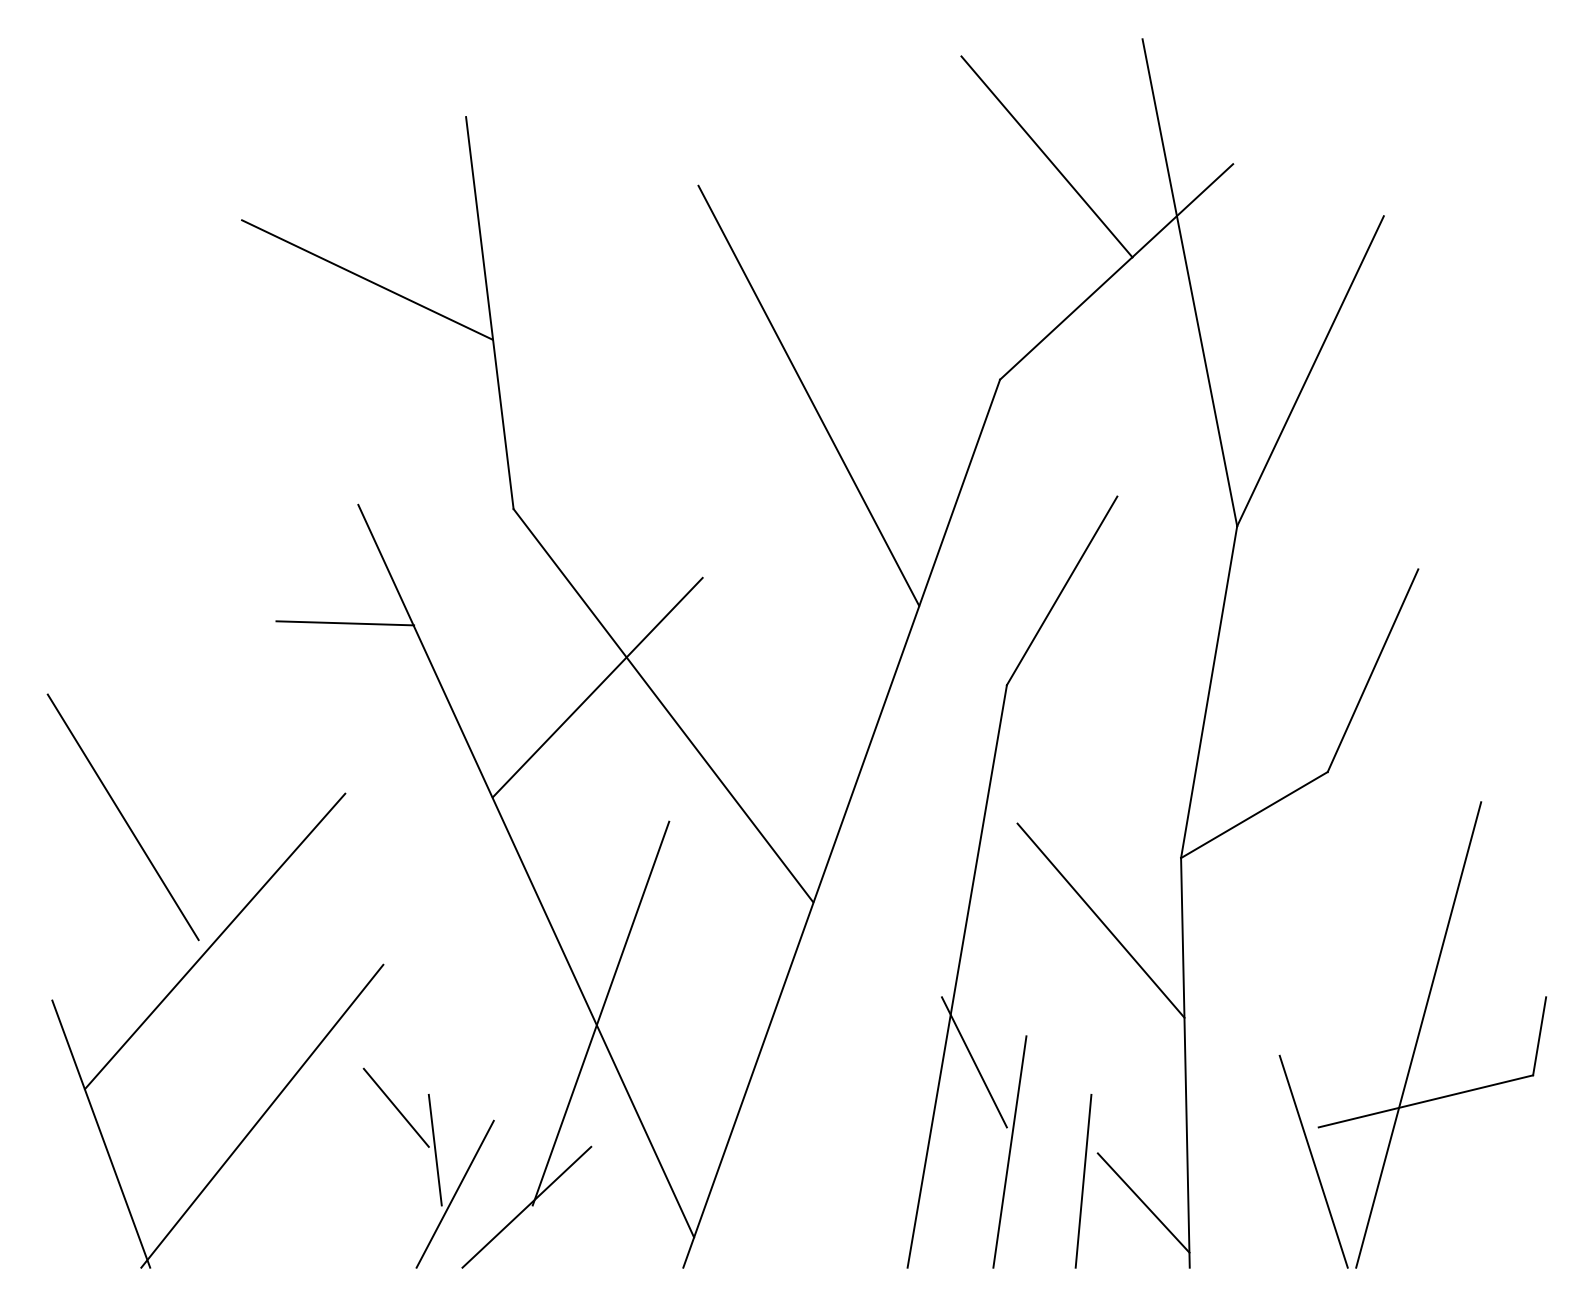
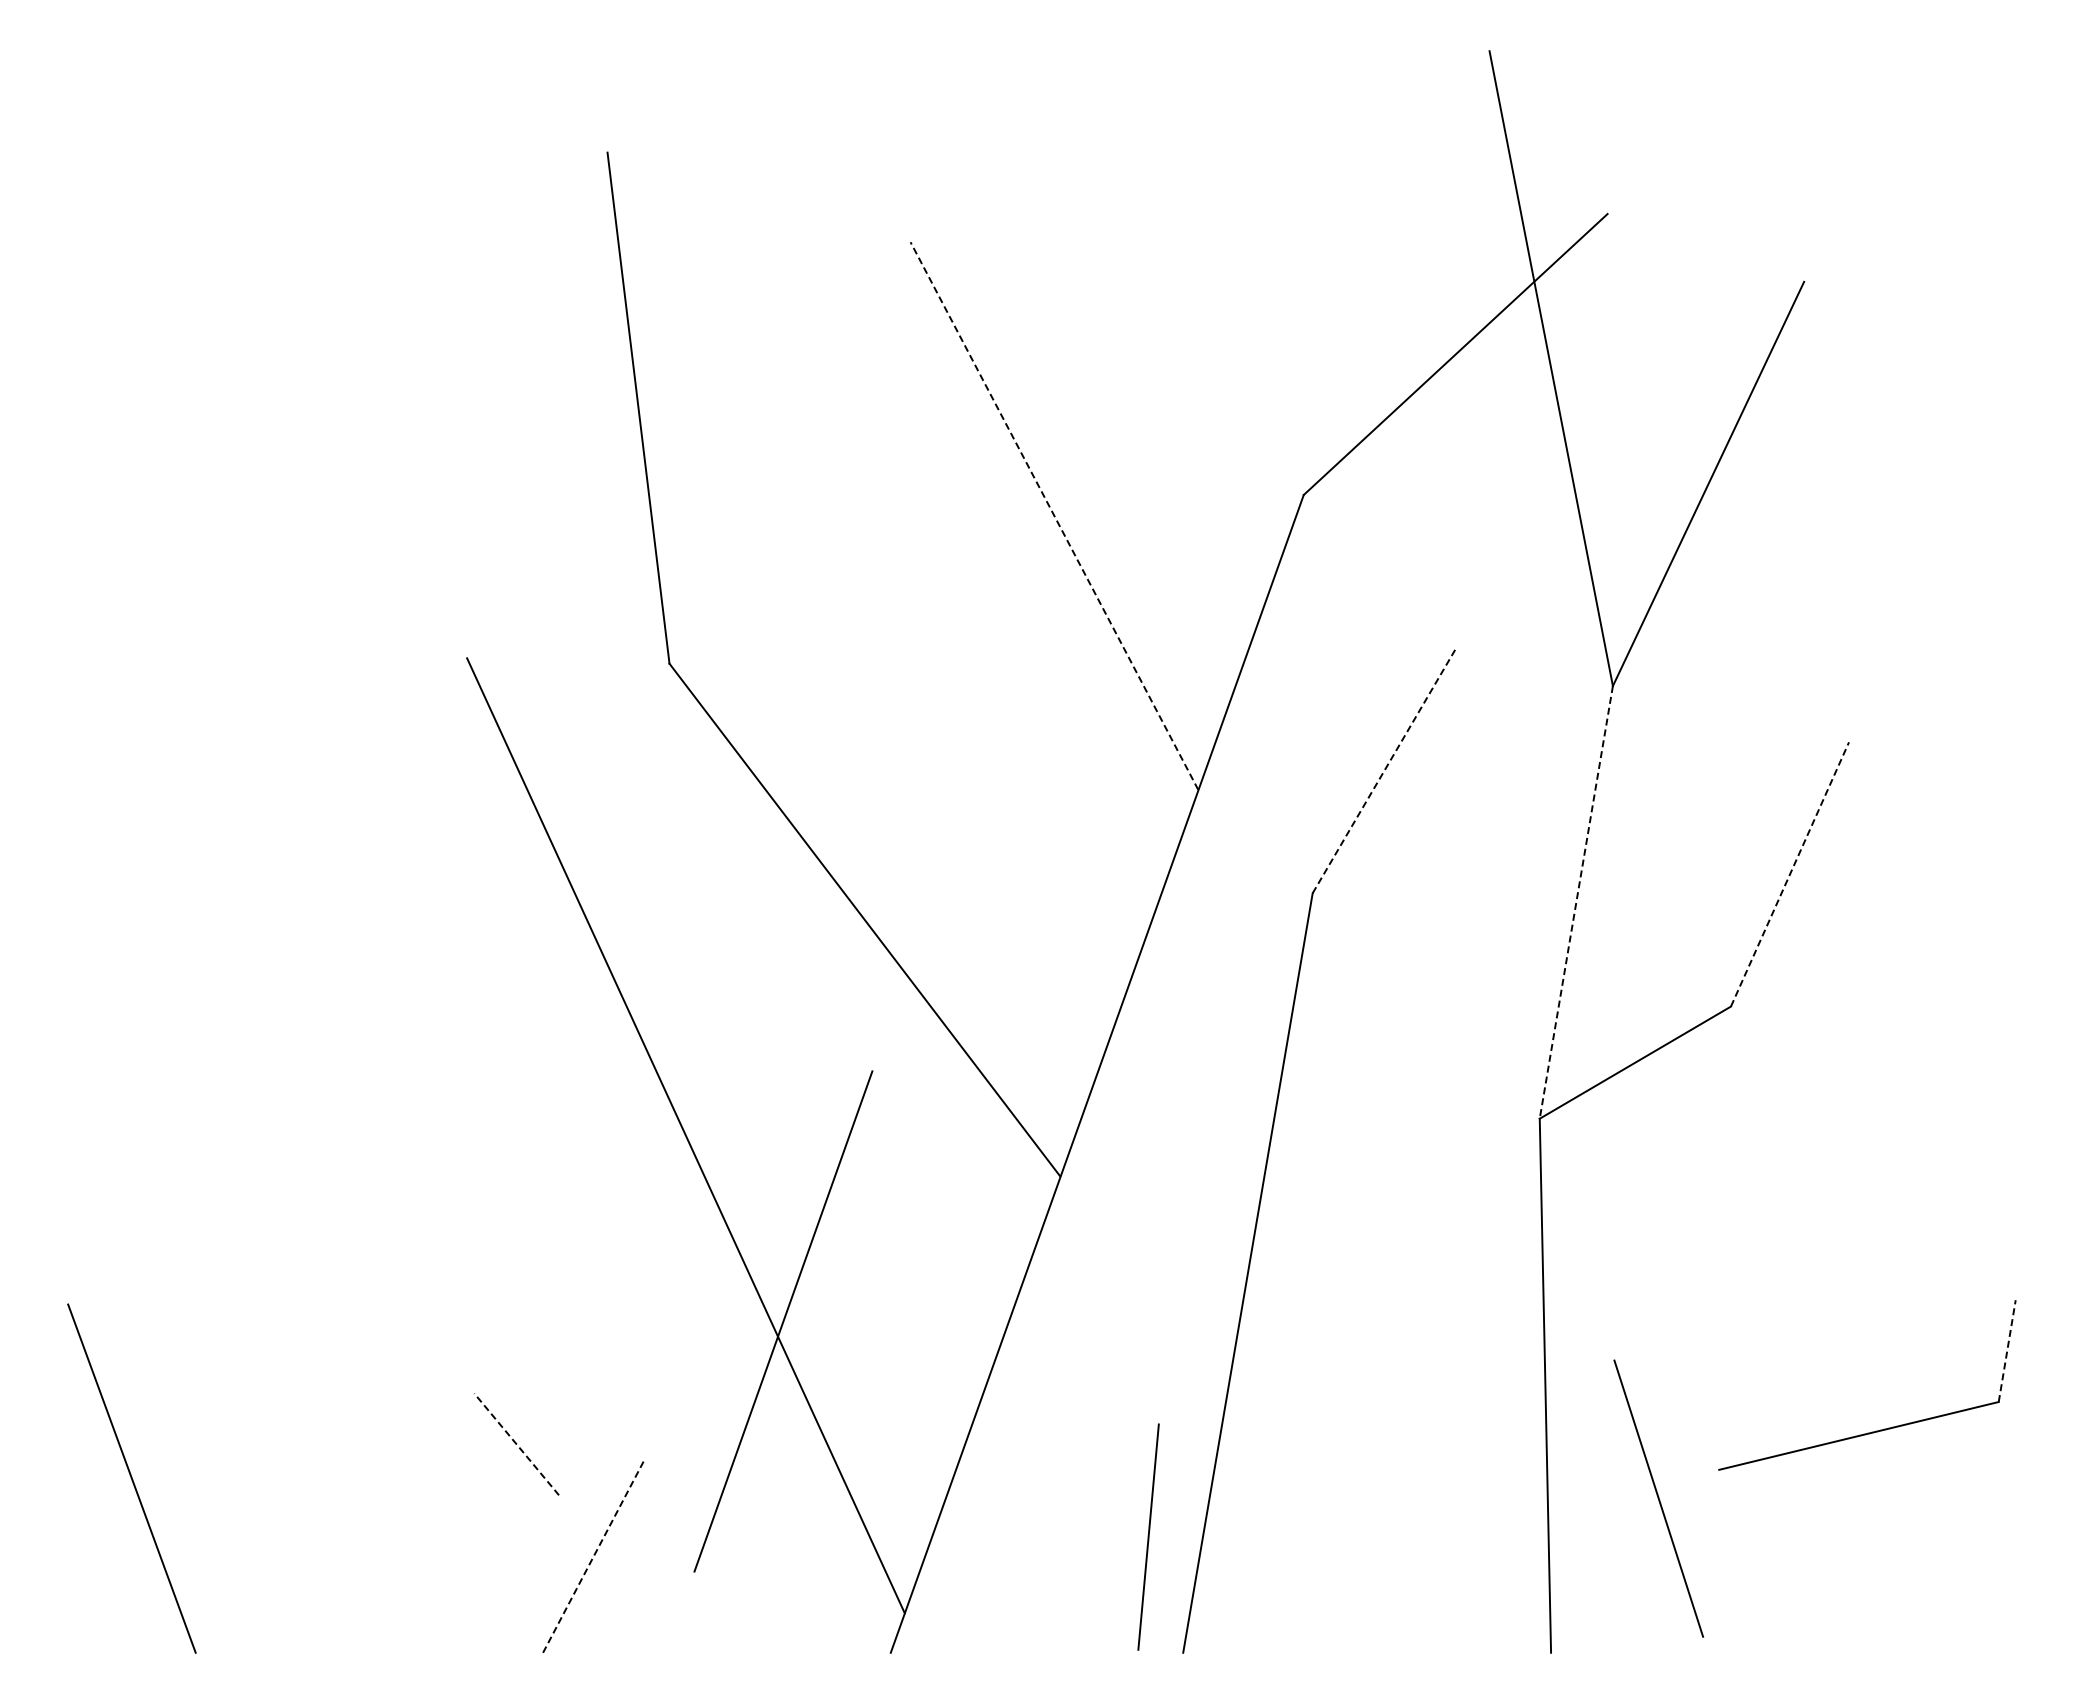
line: (1046, 156) -> (1364, 204), removed
line: (367, 279) -> (478, 364), removed
line: (808, 395) -> (1054, 515), solid -> dashed
line: (1061, 590) -> (1384, 769), solid -> dashed
line: (344, 623) -> (449, 812), removed
line: (1373, 670) -> (1790, 874), solid -> dashed
line: (597, 687) -> (779, 896), removed
line: (1209, 692) -> (1576, 902), solid -> dashed
line: (123, 817) -> (160, 1065), removed
line: (1101, 920) -> (1435, 1200), removed
line: (215, 940) -> (280, 1226), removed
line: (1418, 1034) -> (1849, 1348), removed
line: (1539, 1036) -> (2007, 1351), solid -> dashed
line: (974, 1061) -> (1270, 1384), removed
line: (396, 1107) -> (516, 1444), solid -> dashed
line: (262, 1115) -> (341, 1454), removed
line: (435, 1150) -> (567, 1499), removed
line: (1009, 1151) -> (1316, 1501), removed
line: (1313, 1161) -> (1658, 1498), moved
line: (1083, 1180) -> (1148, 1536), moved
line: (455, 1193) -> (593, 1556), solid -> dashed
line: (1143, 1203) -> (1490, 1568), removed
line: (526, 1206) -> (686, 1573), removed

